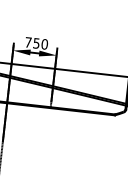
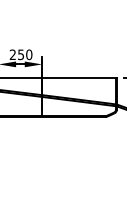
text: (27, 42) -> (12, 54), 750 -> 250

